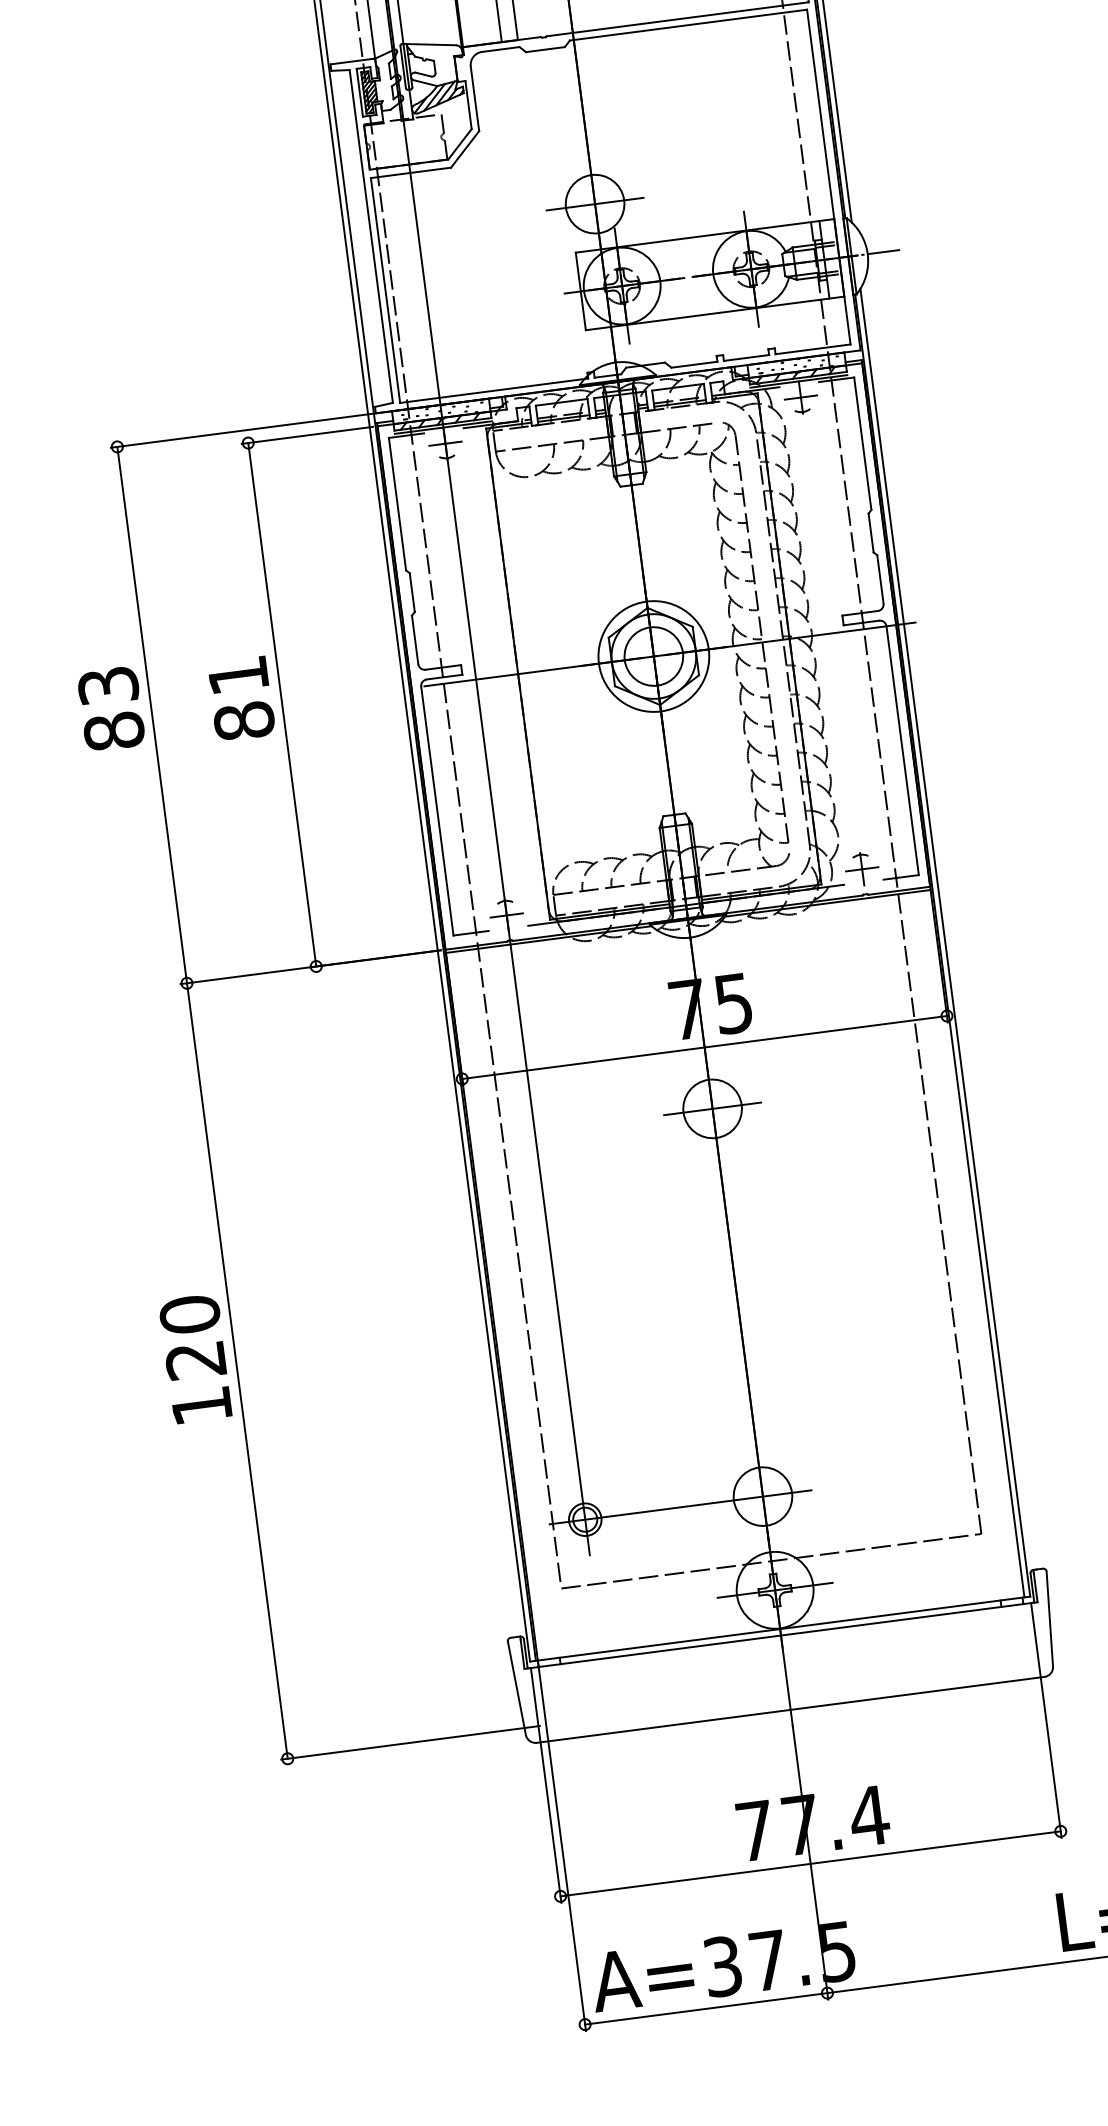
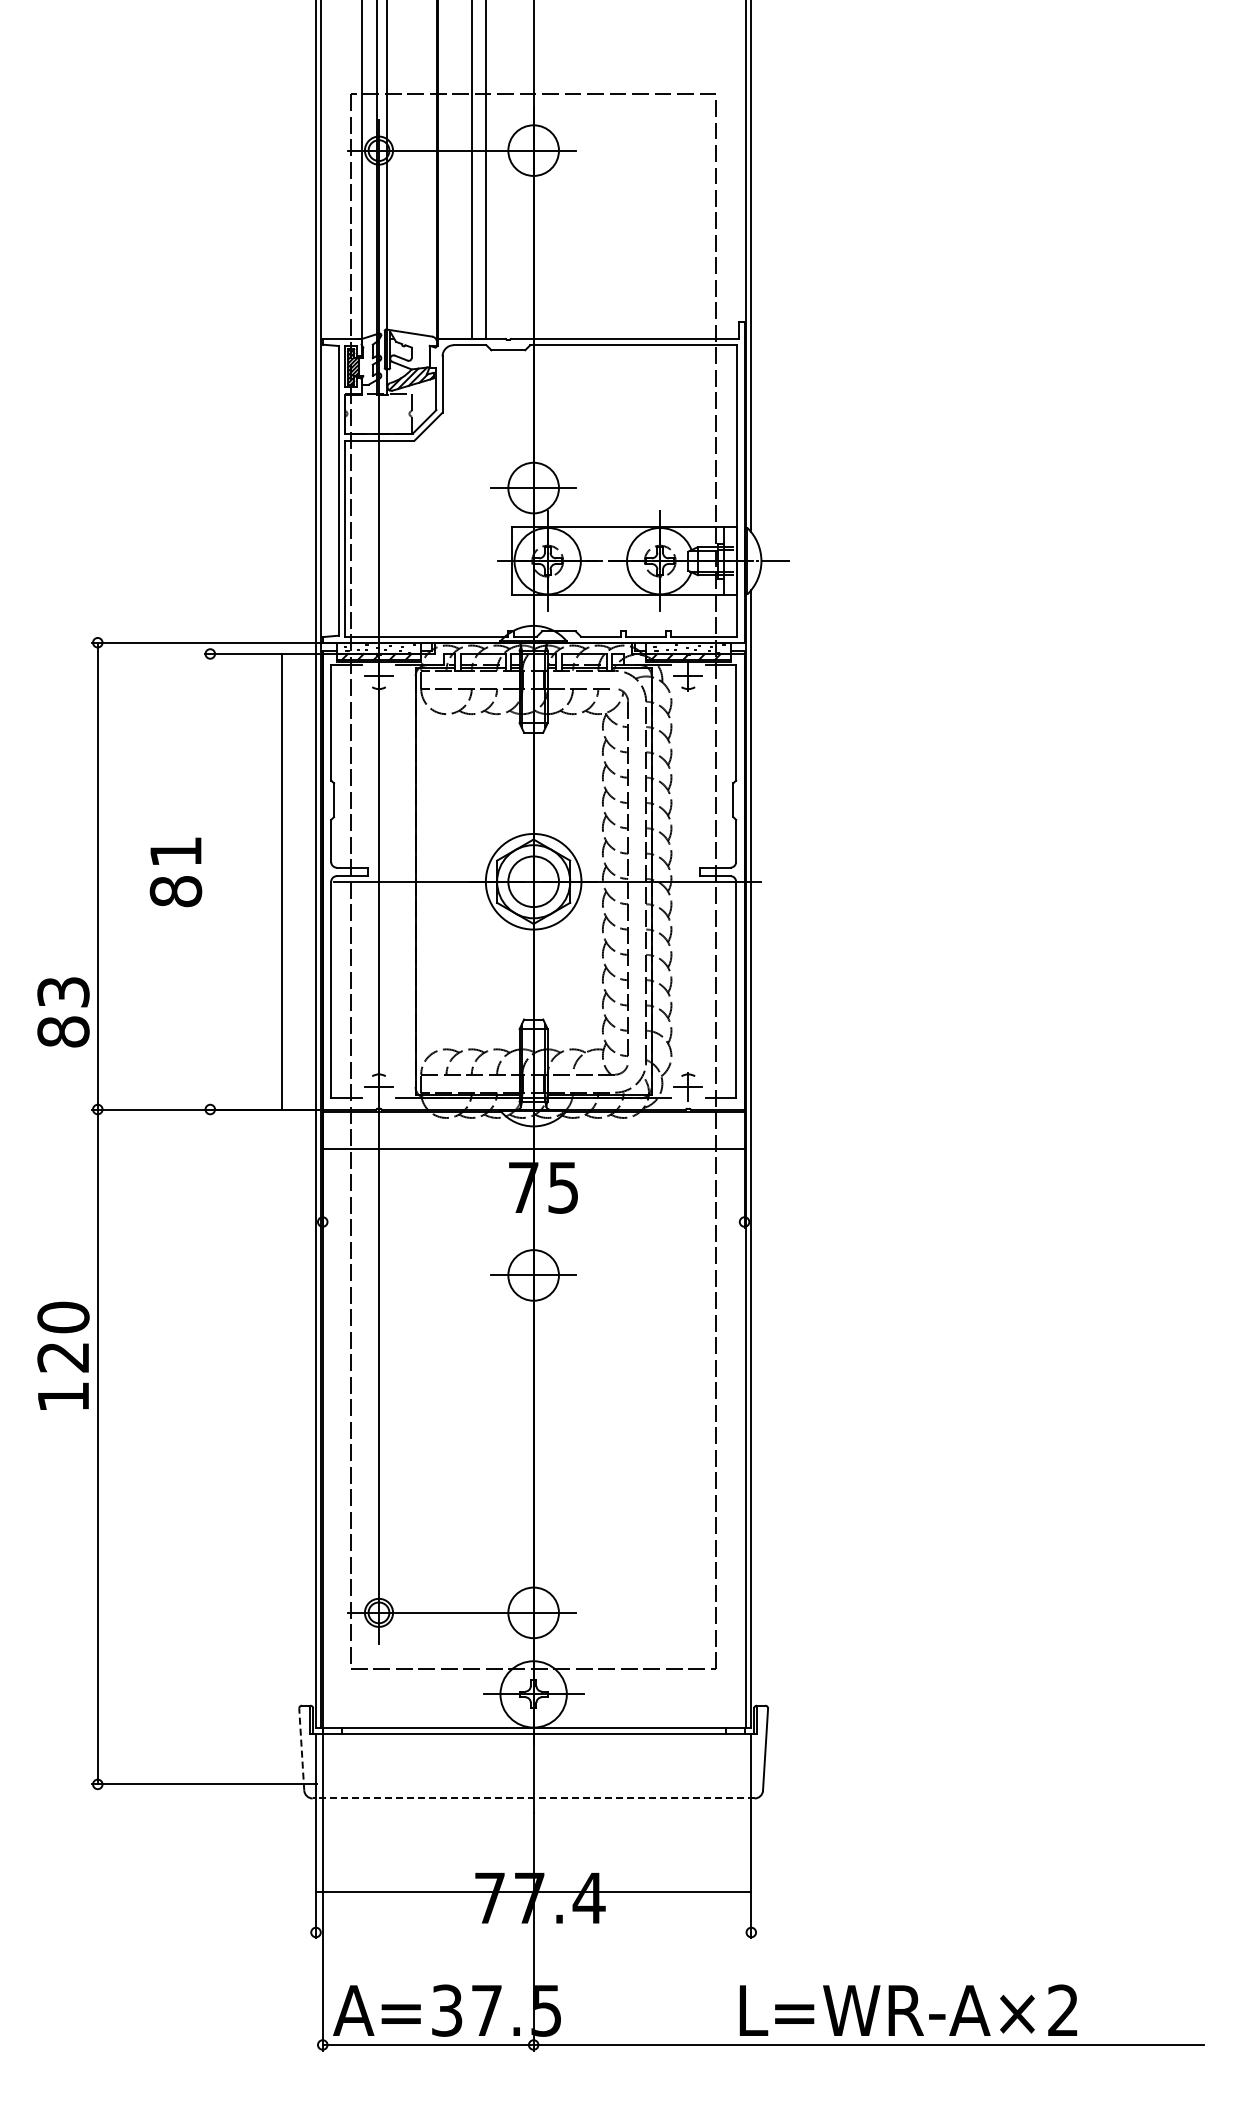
line: (282, 704) -> (282, 881), moved
text: (111, 709) -> (63, 1012), moved
line: (704, 1048) -> (533, 1149), moved
text: (195, 1358) -> (63, 1355), moved
line: (516, 1688) -> (301, 1749), solid -> dashed
line: (790, 1709) -> (533, 1798), solid -> dashed
line: (810, 1863) -> (533, 1891), moved

